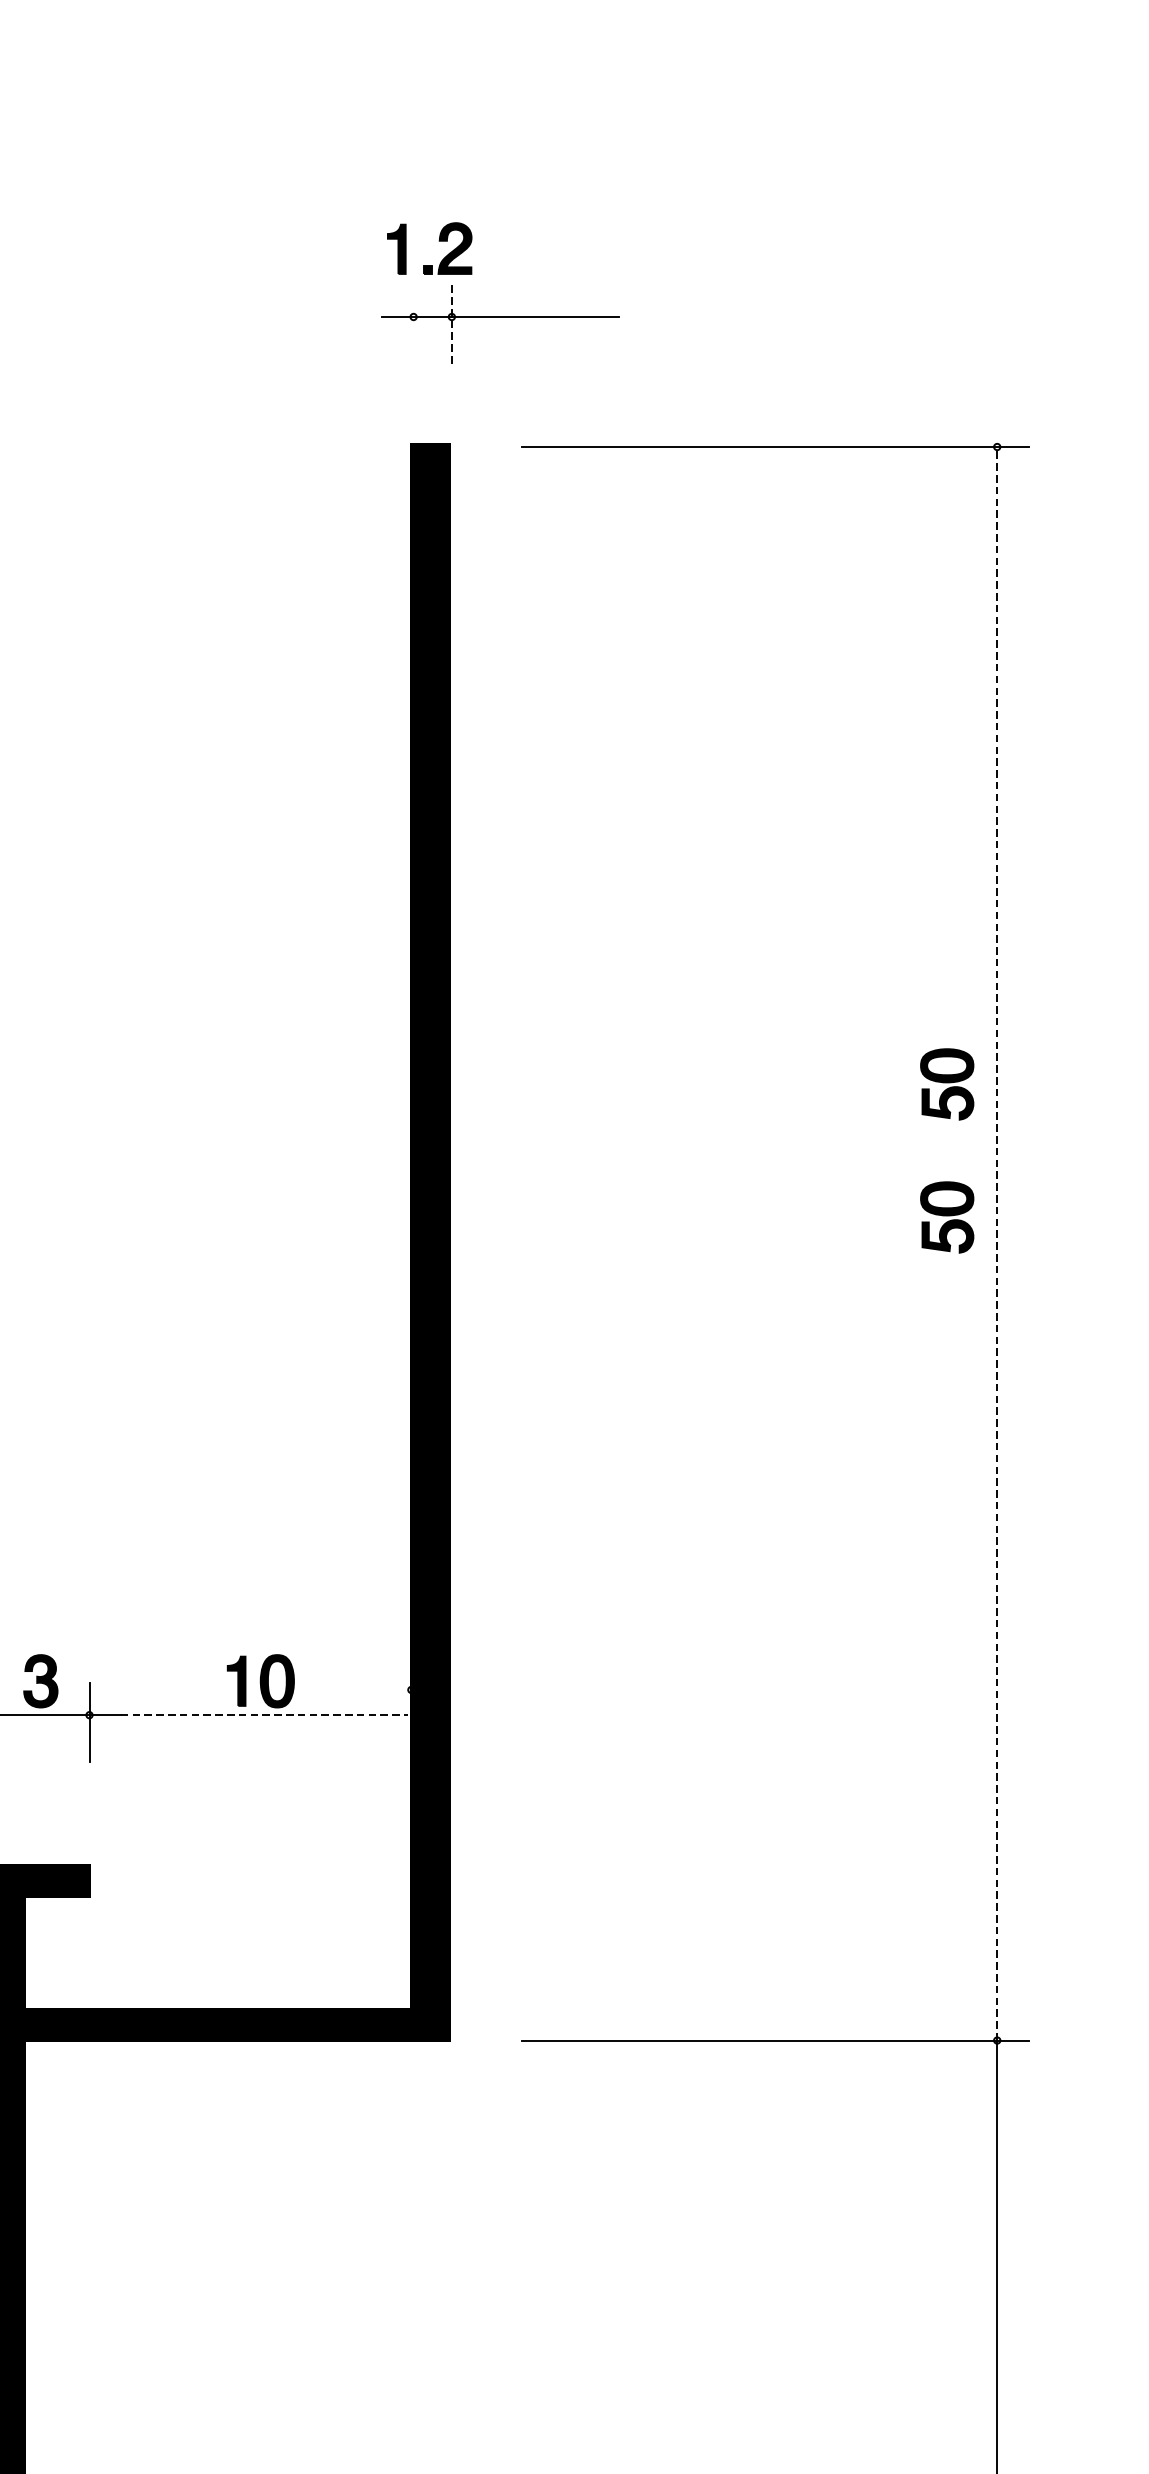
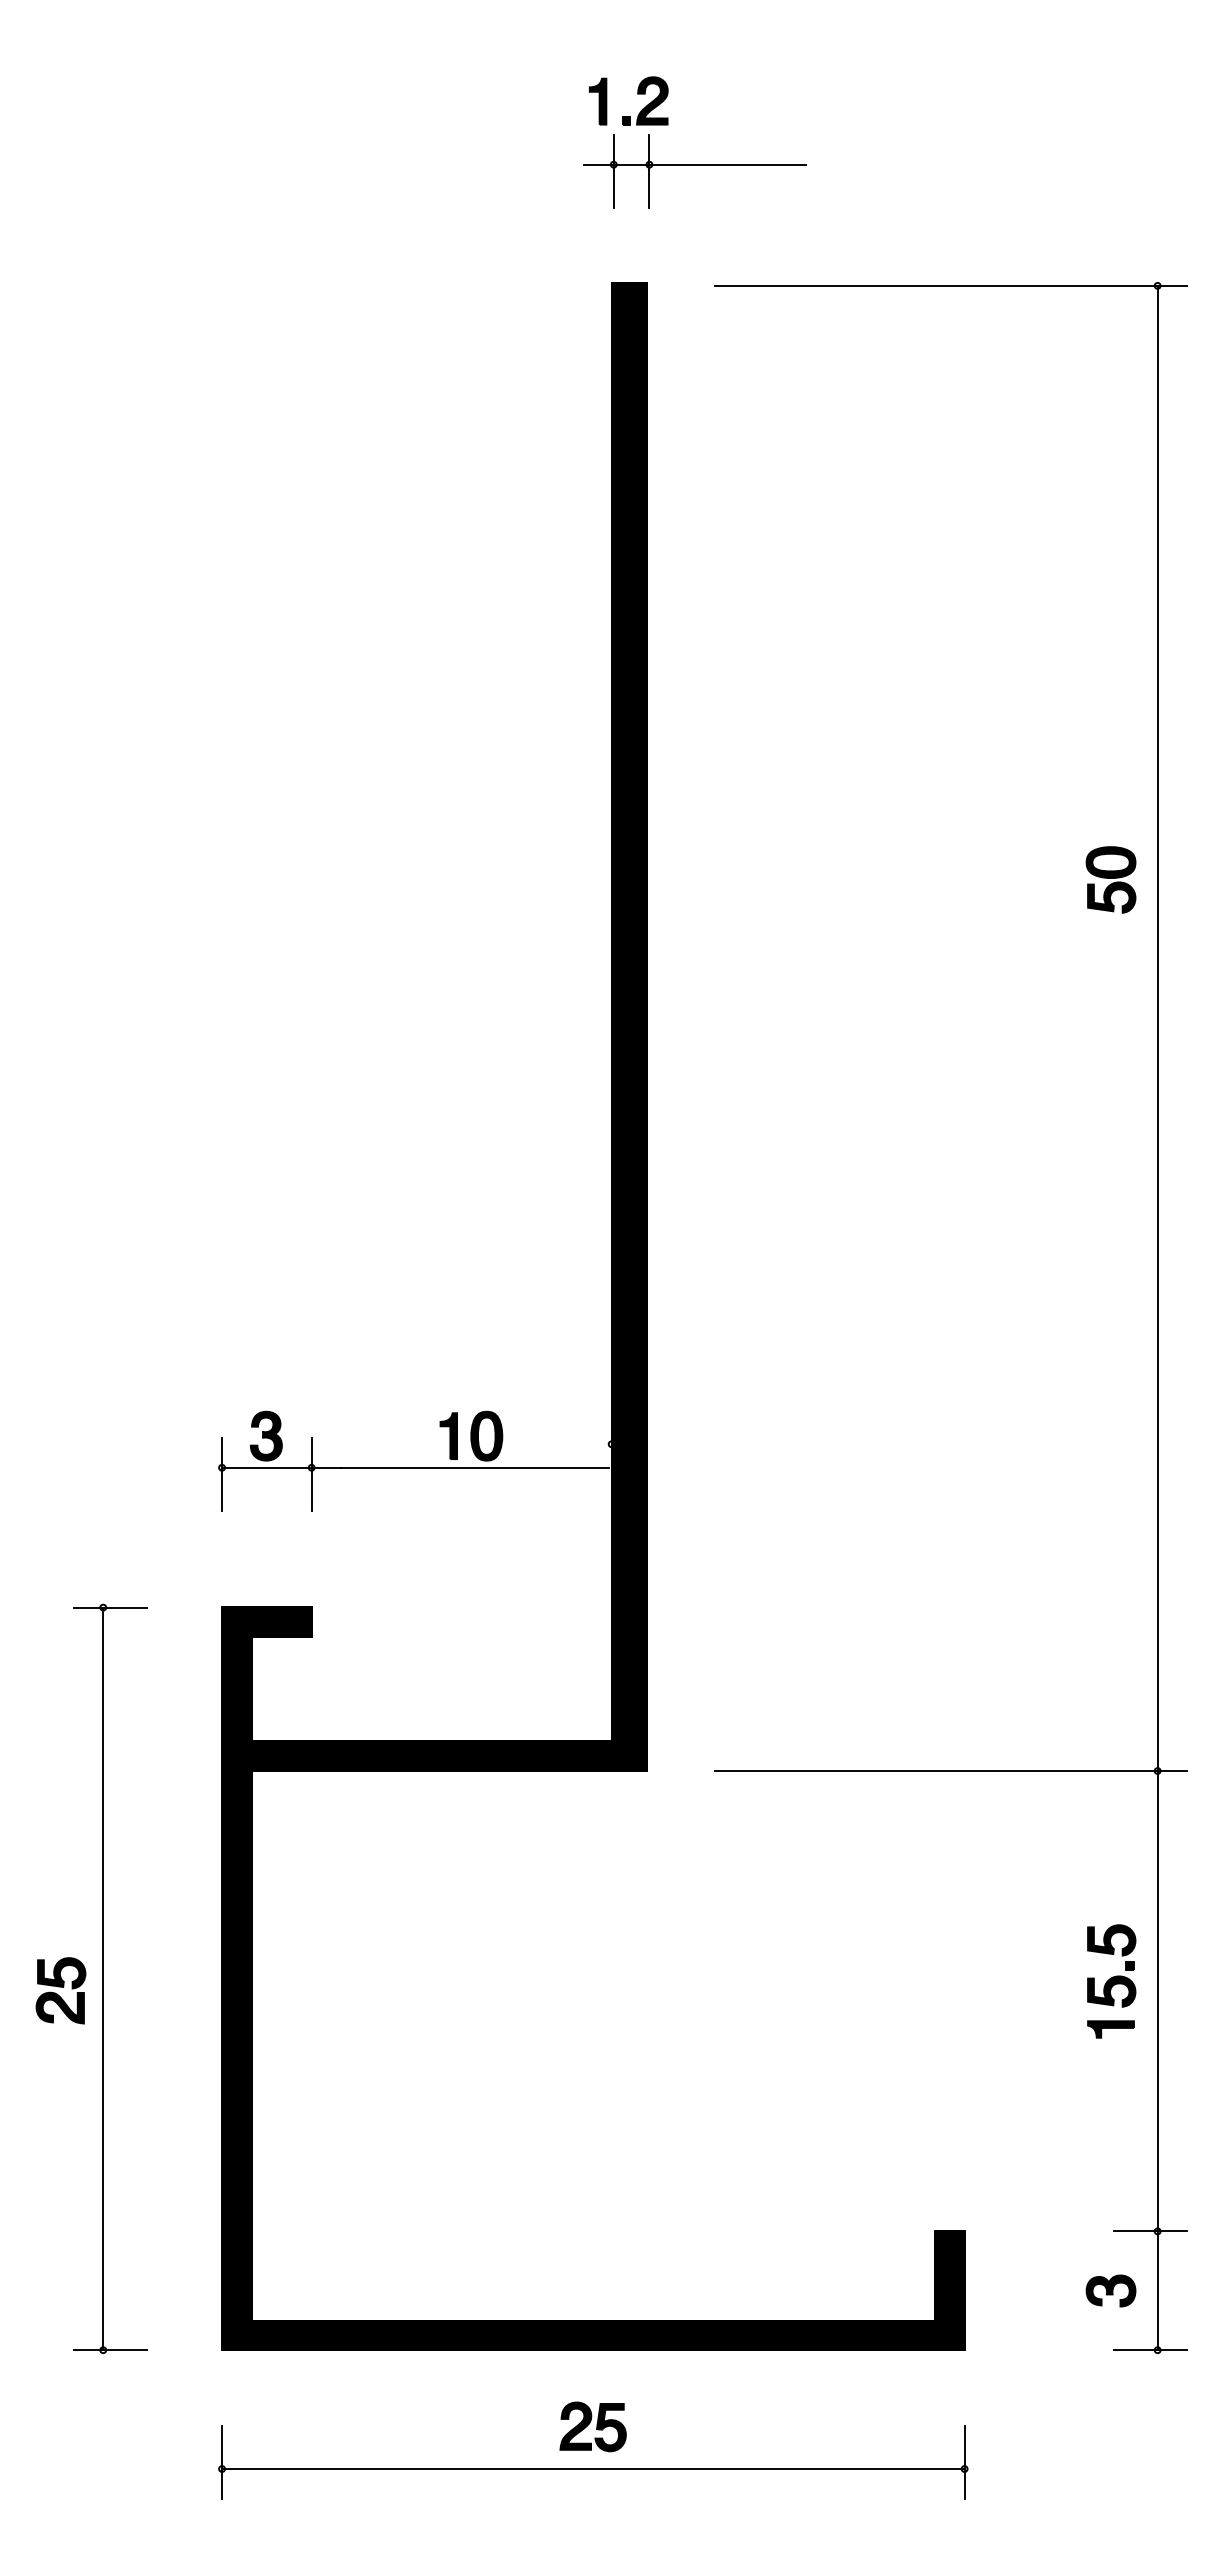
line: (413, 324) -> (613, 171), added
line: (451, 324) -> (649, 171), dashed -> solid
part: (946, 1217) -> (1110, 1003), removed
line: (997, 1243) -> (1157, 1028), dashed -> solid
line: (264, 1714) -> (474, 1467), dashed -> solid
part: (947, 2266) -> (1111, 1981), added

